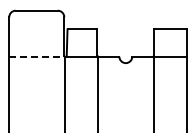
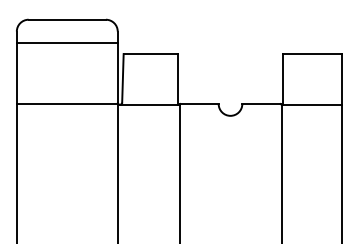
line: (36, 23) -> (66, 43), added
line: (36, 56) -> (66, 103), dashed -> solid

